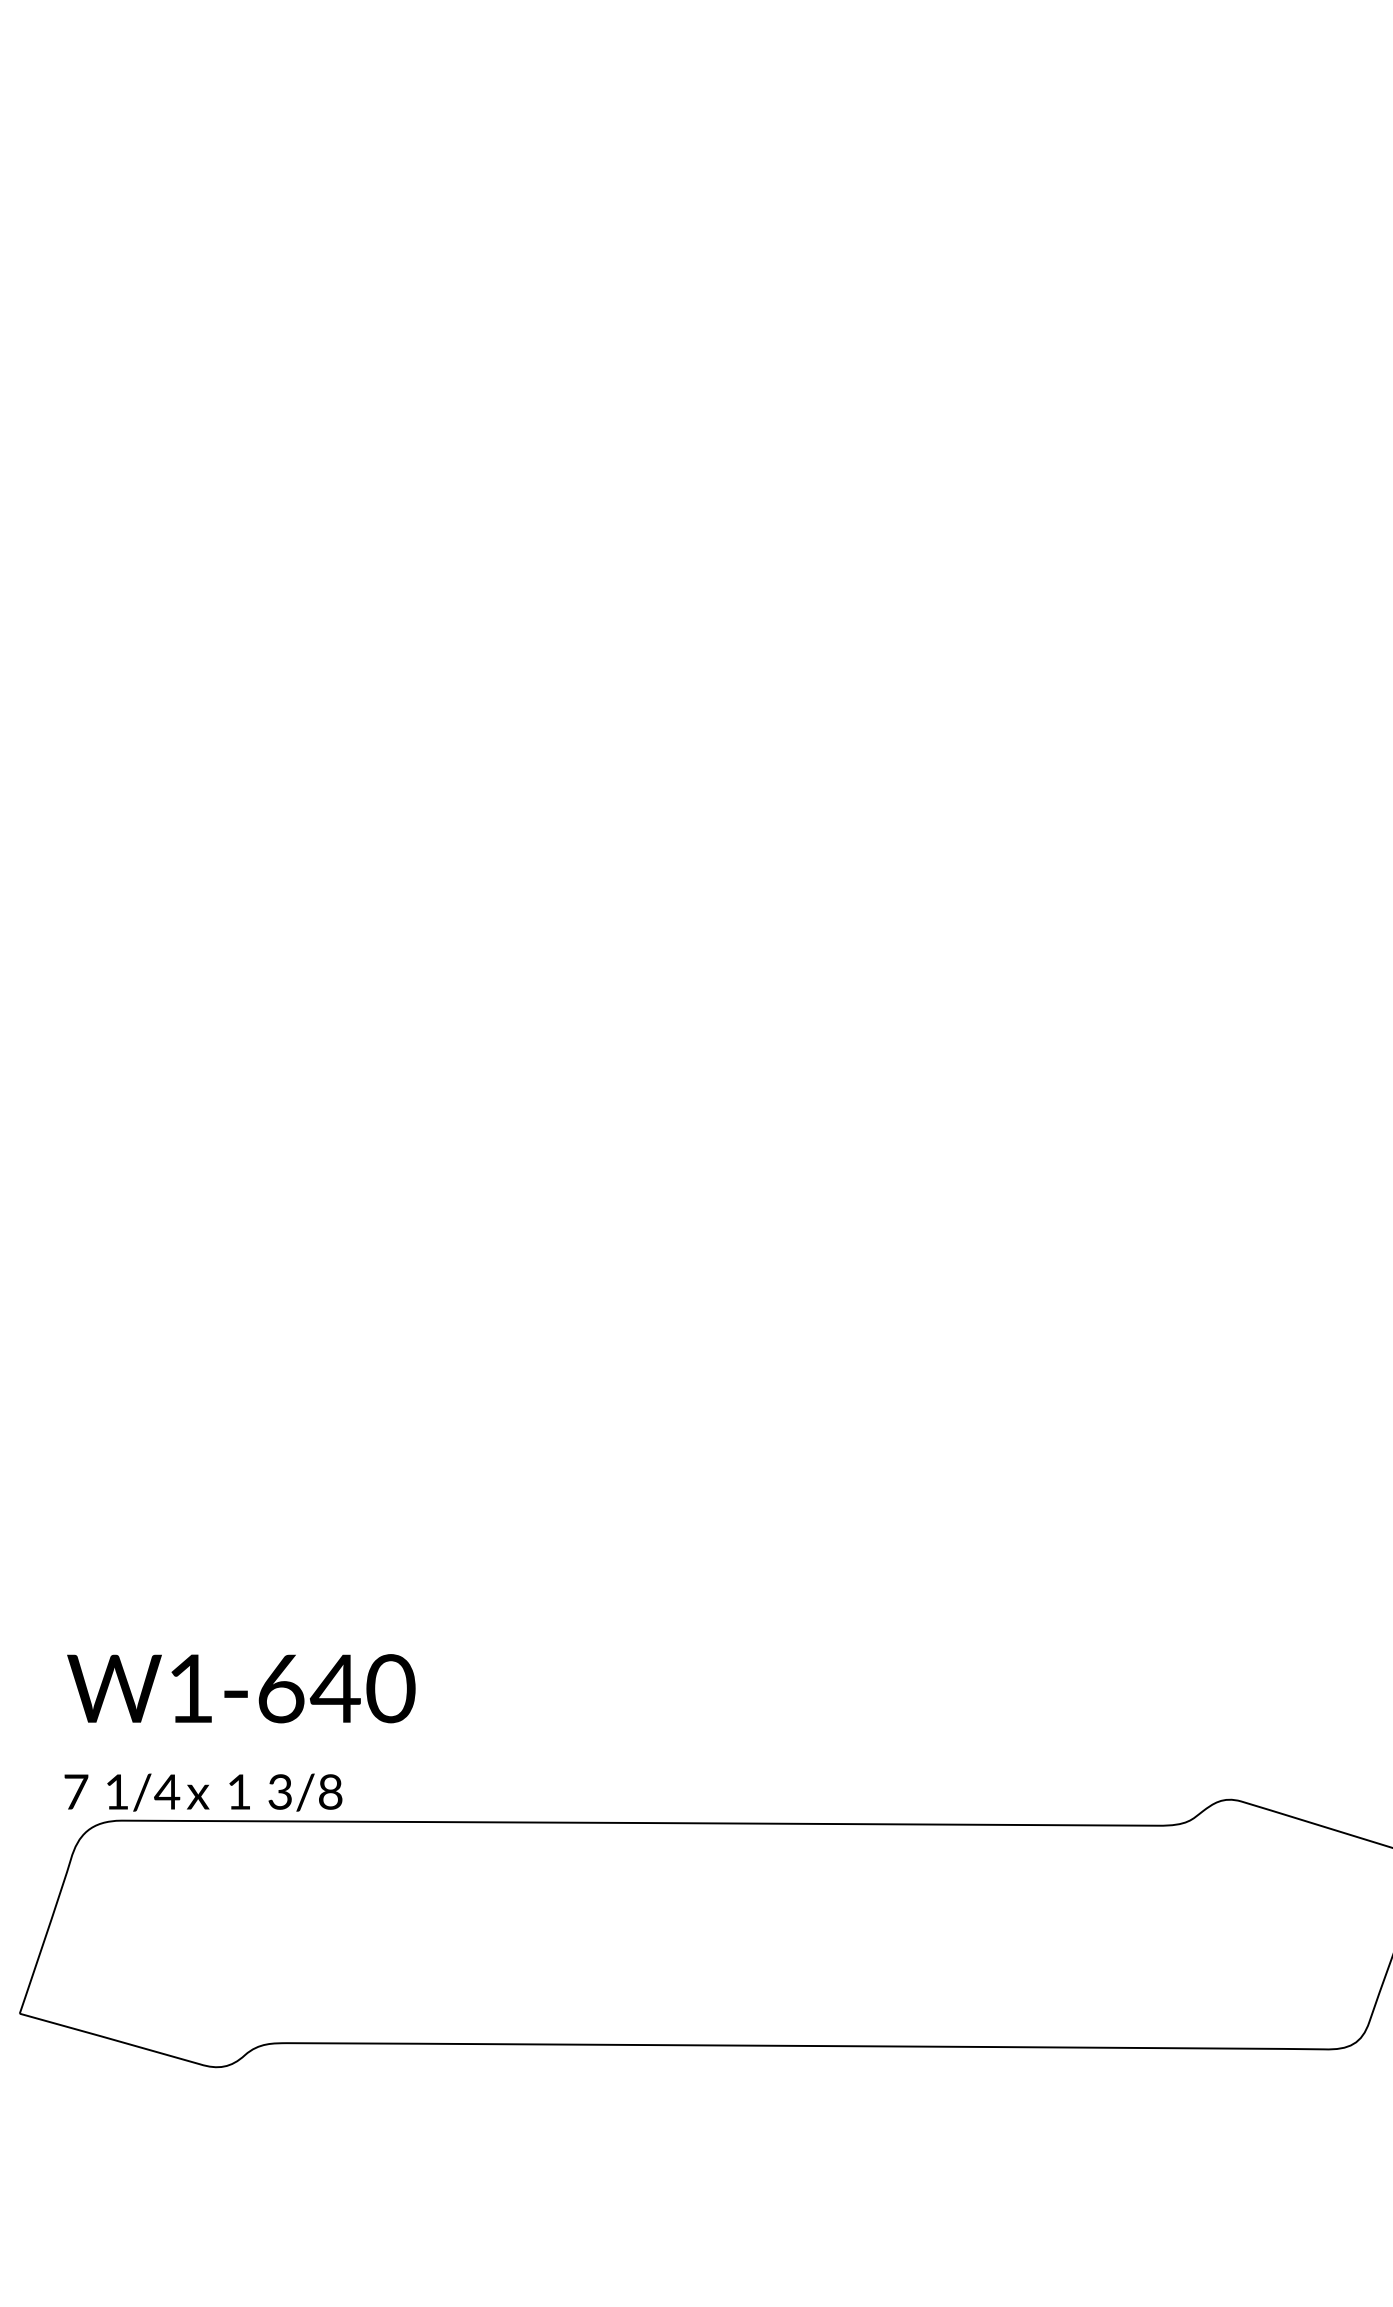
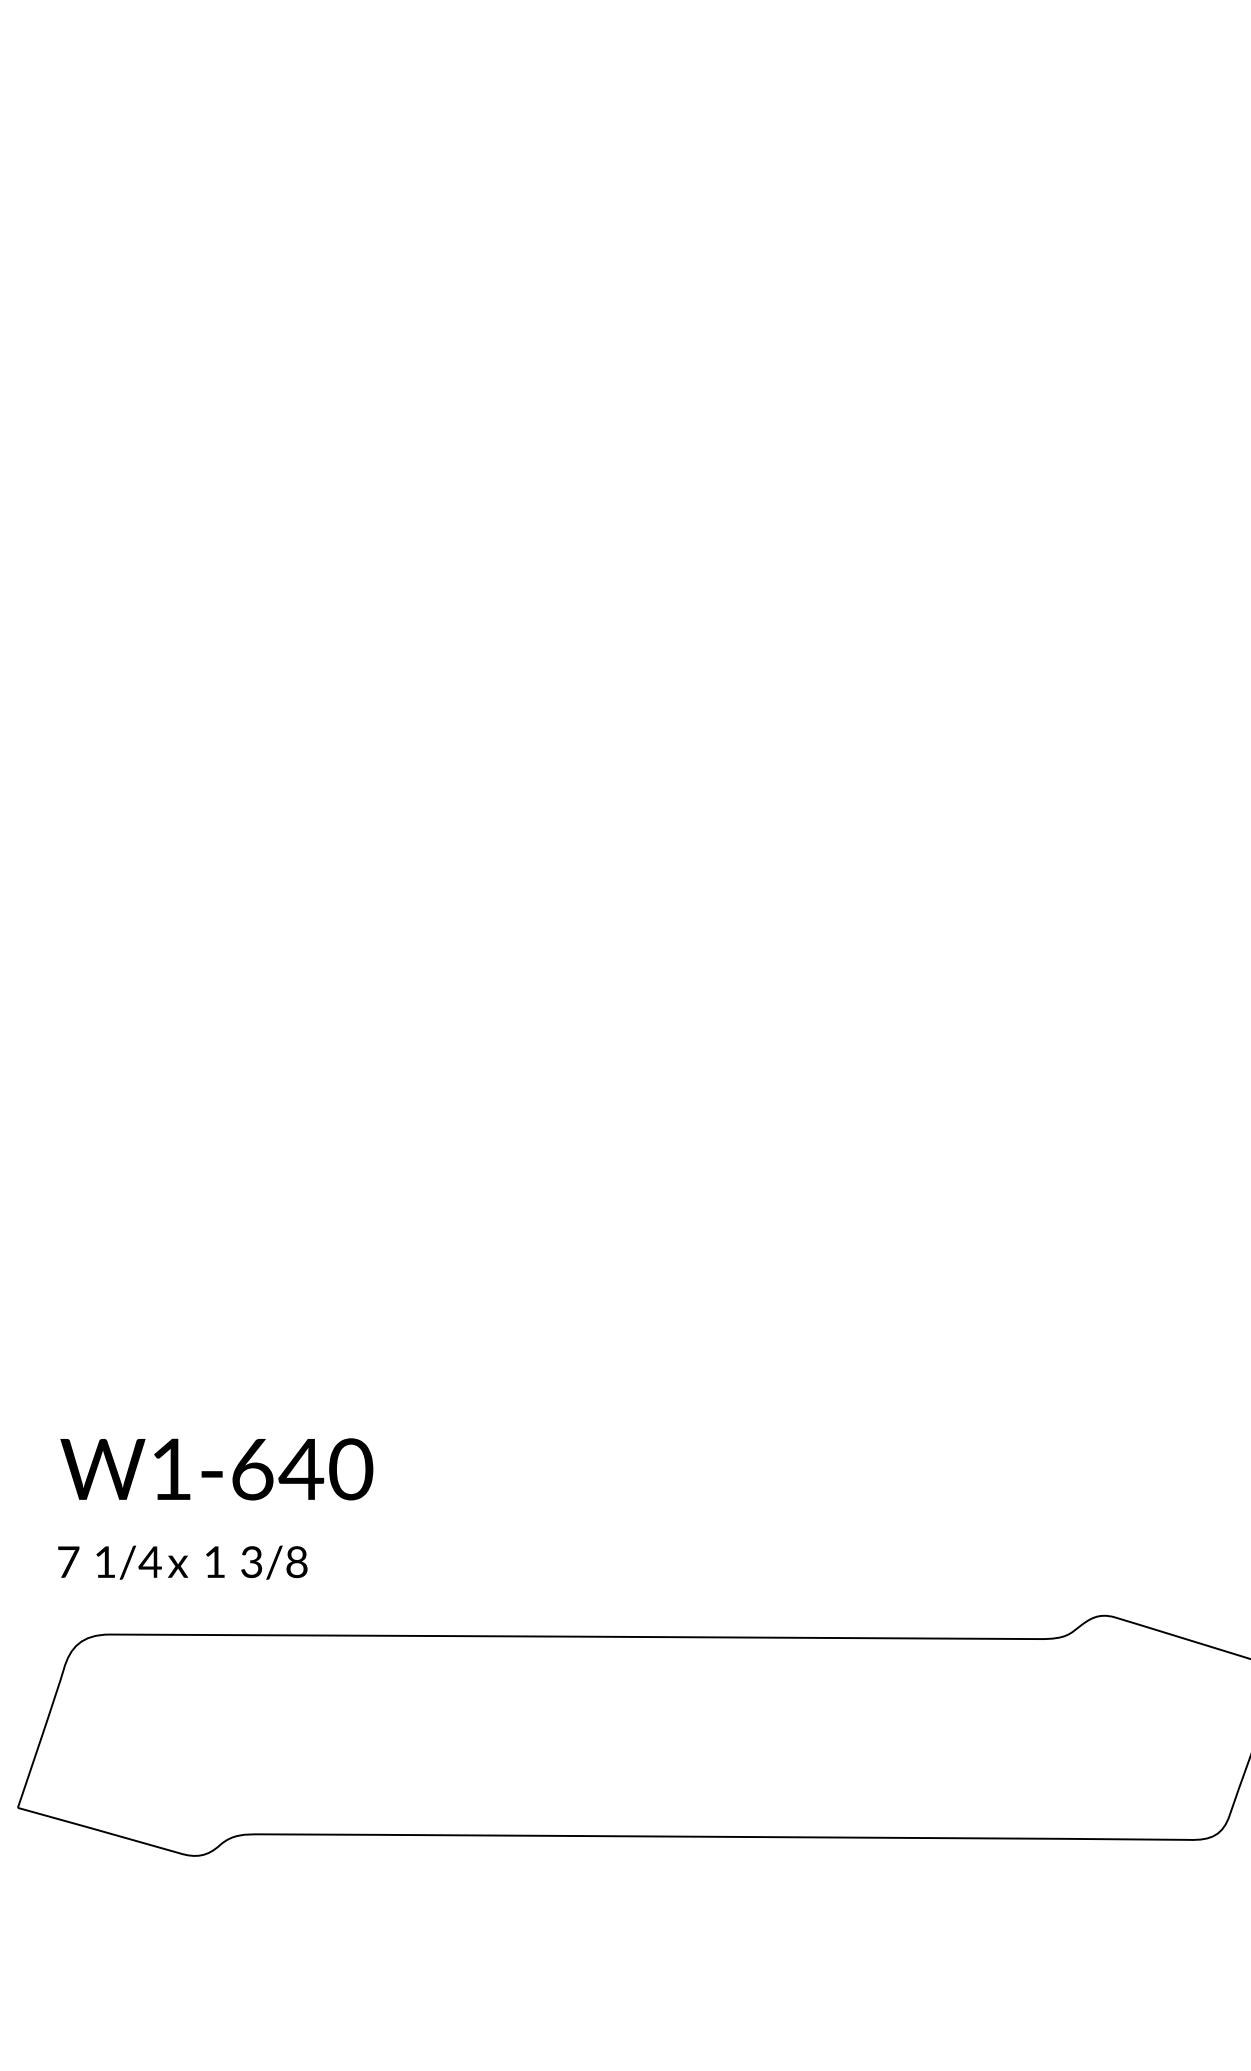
text: (239, 1732) -> (215, 1508), moved

